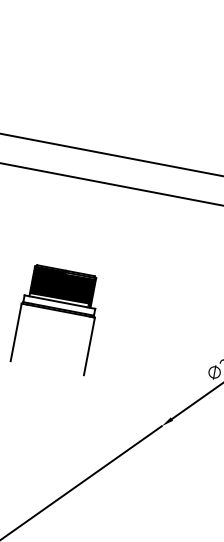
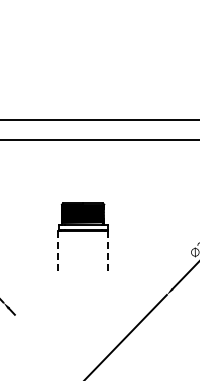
line: (15, 331) -> (57, 250), solid -> dashed
line: (89, 345) -> (108, 250), solid -> dashed

